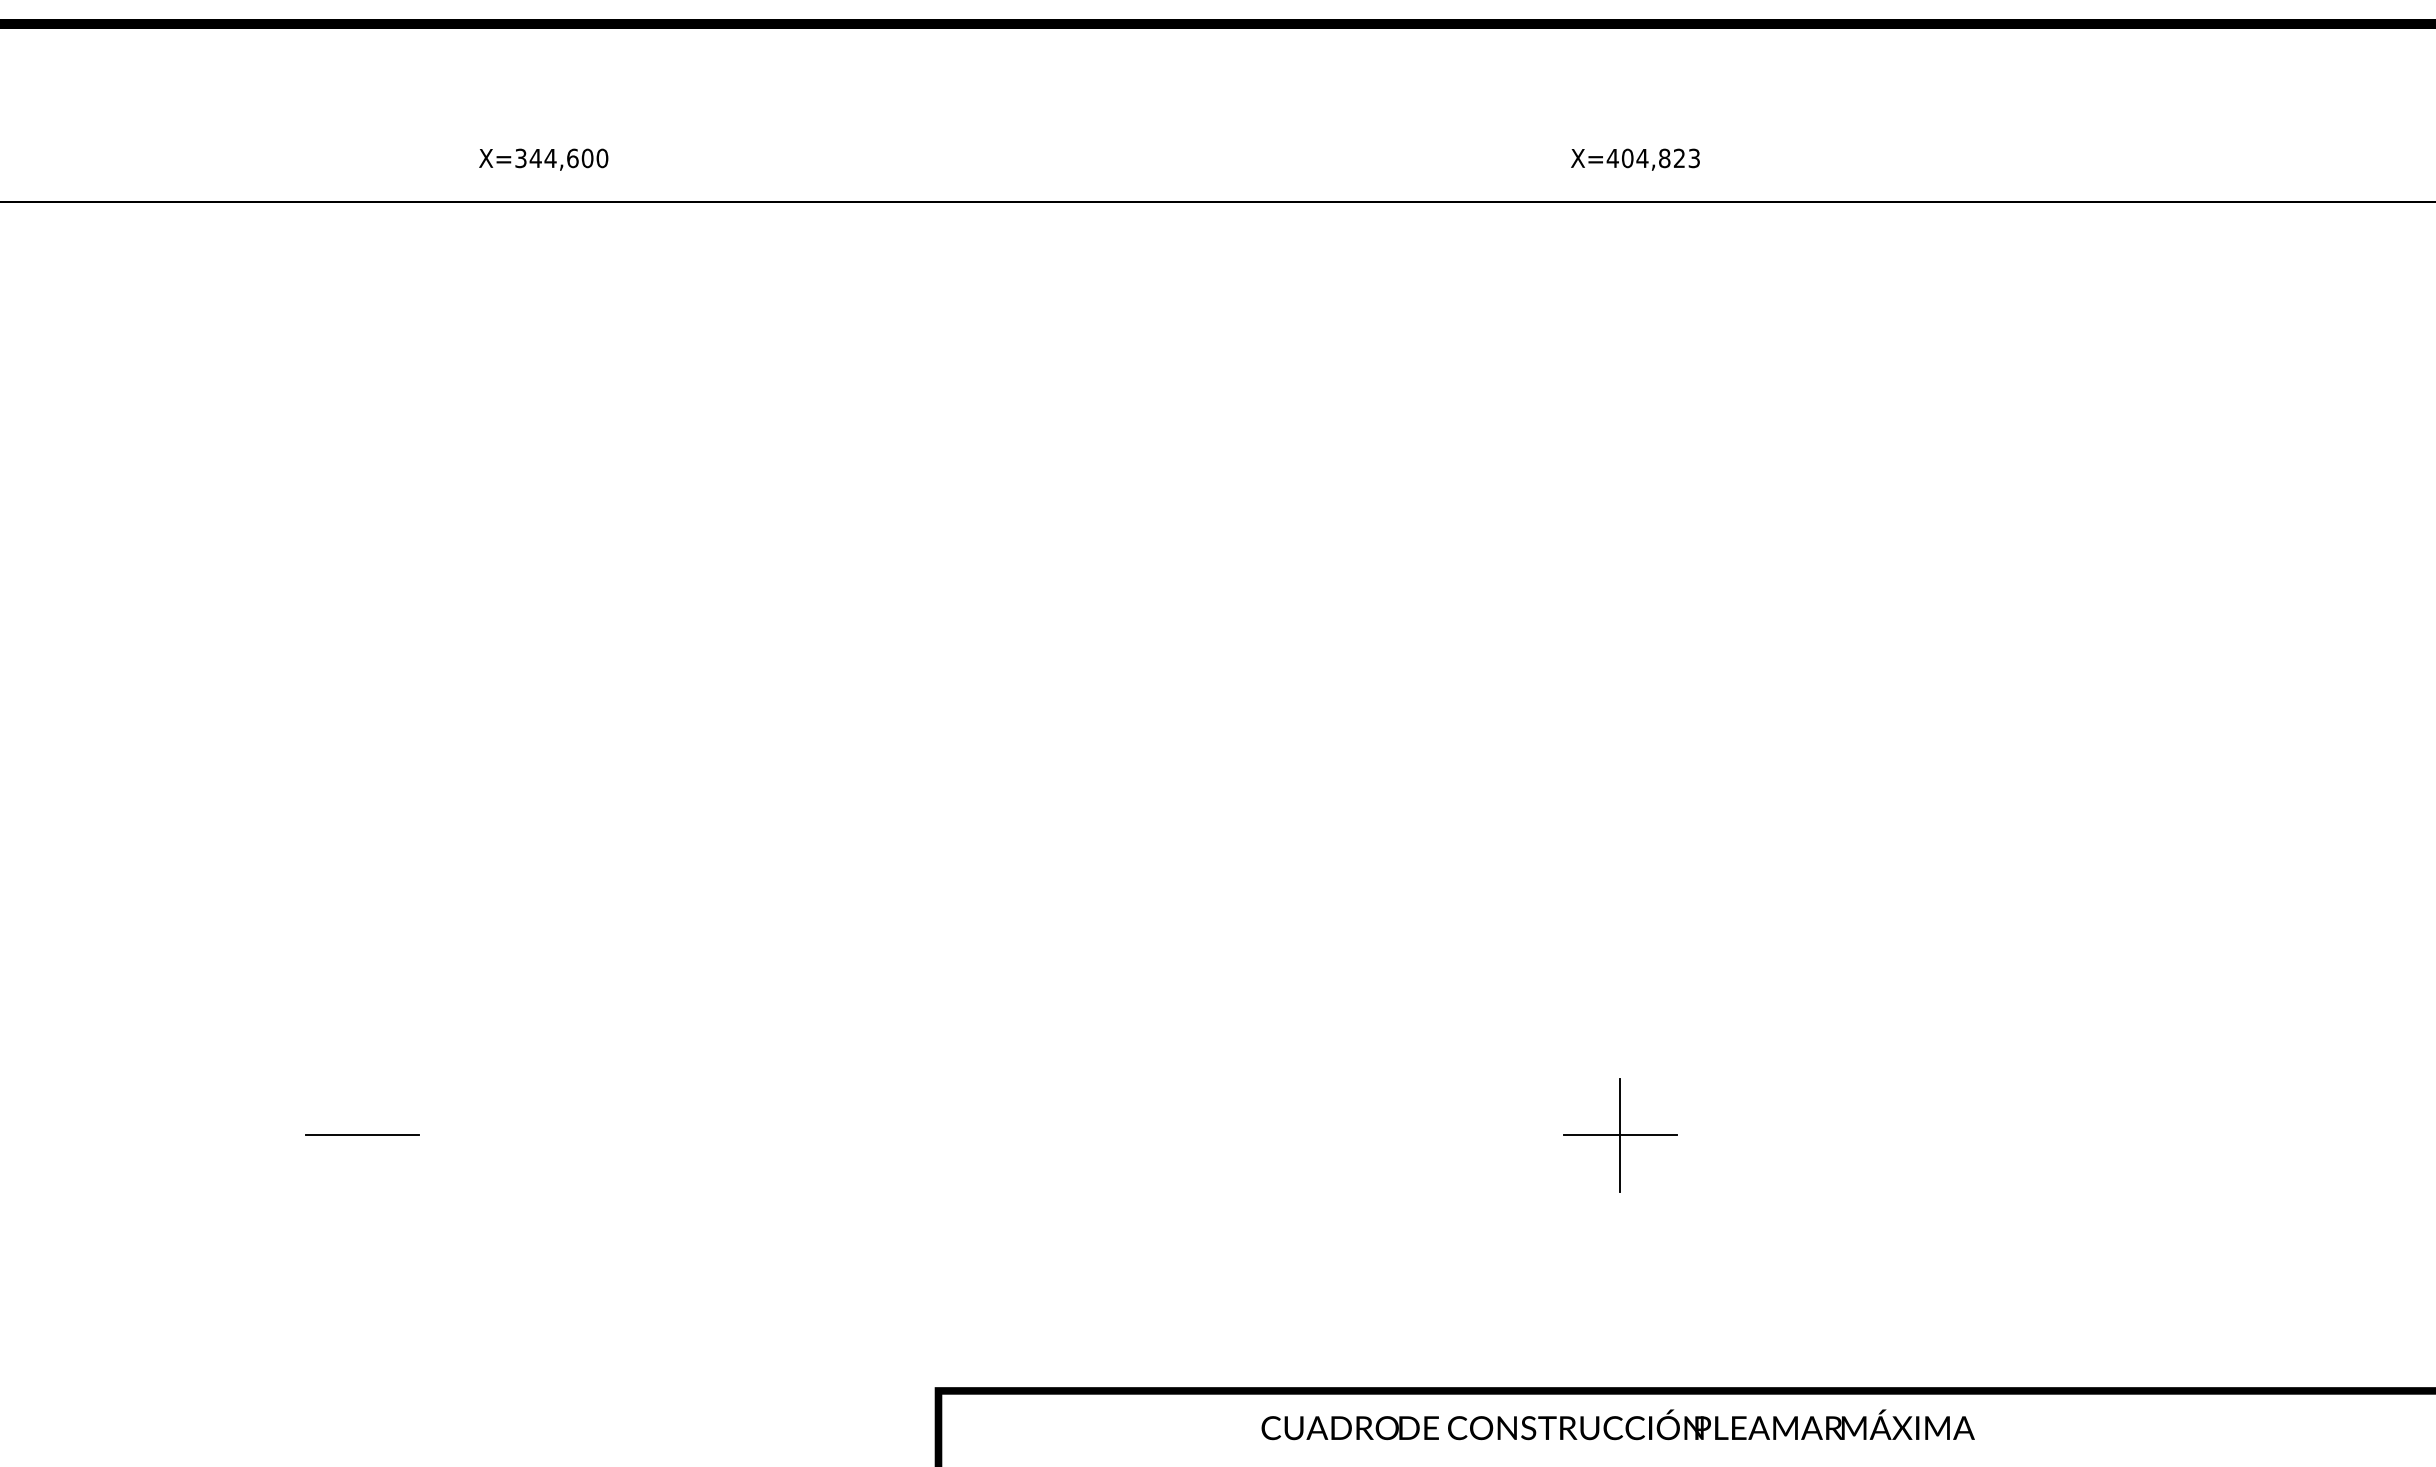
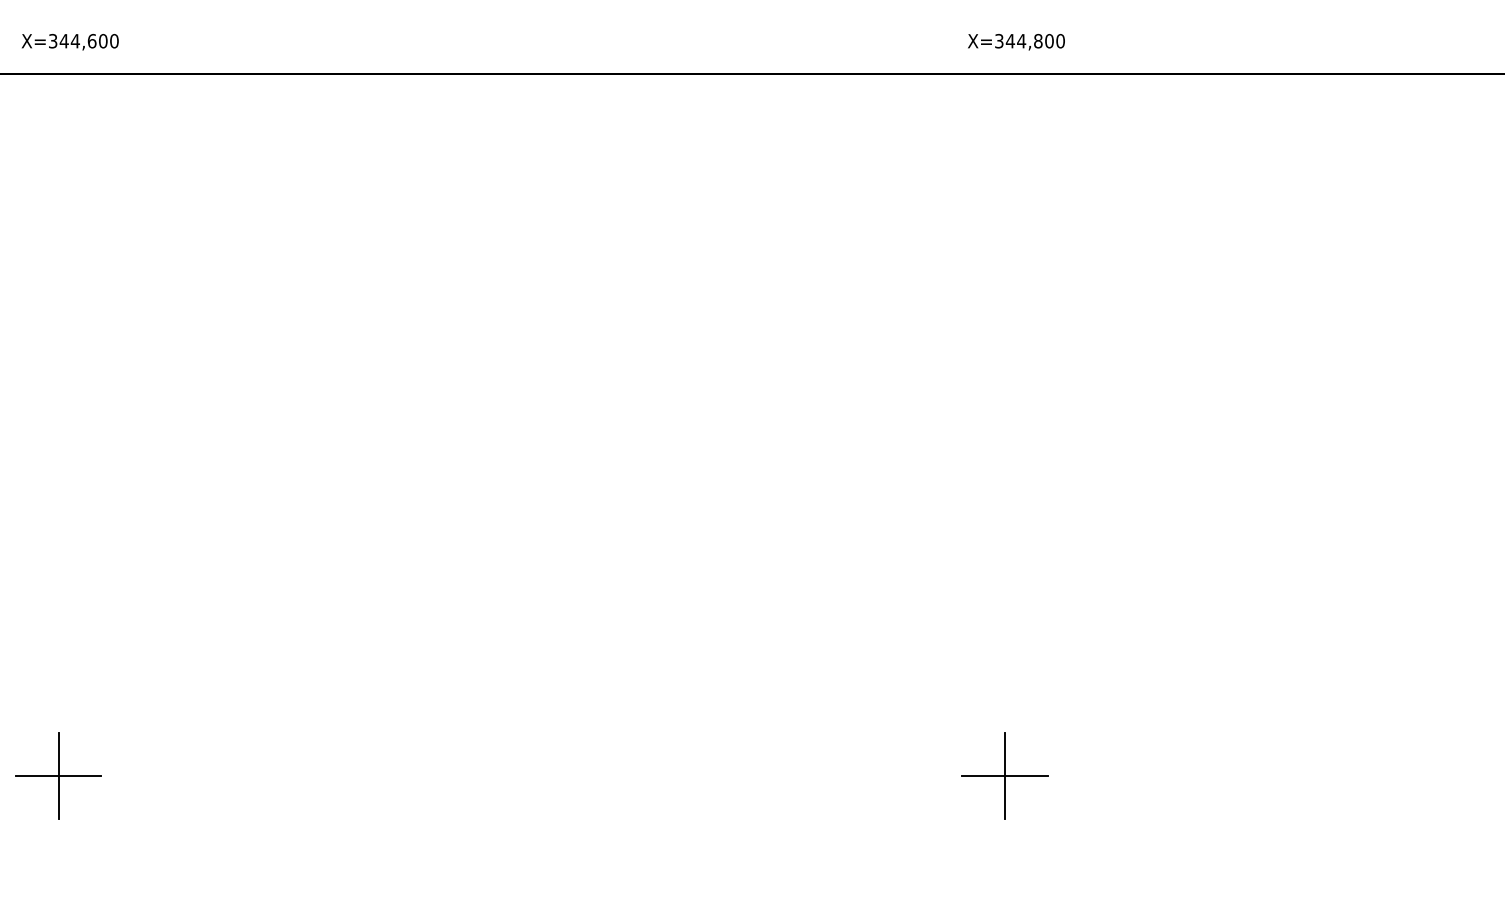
text: (1653, 158) -> (1029, 41), X=404,823 -> X=344,800
text: (543, 159) -> (70, 42), moved
line: (362, 1134) -> (58, 775), added

